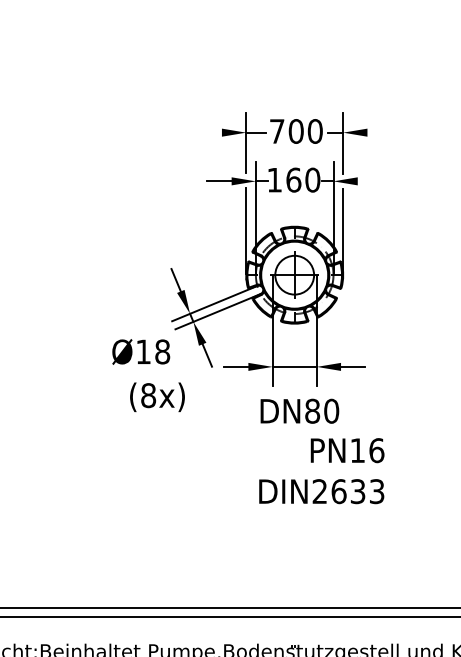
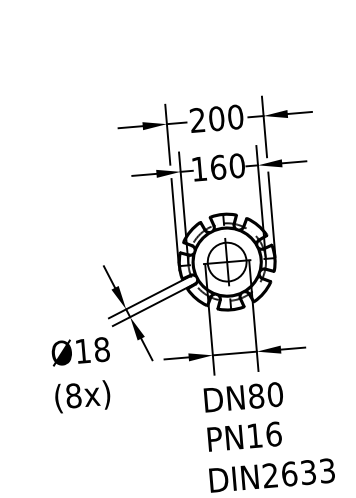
text: (277, 131) -> (198, 120), 700 -> 200
line: (209, 132) -> (130, 127), added
line: (379, 132) -> (299, 112), added
line: (369, 181) -> (293, 162), added
text: (157, 397) -> (82, 396), moved
text: (347, 450) -> (244, 436), moved

